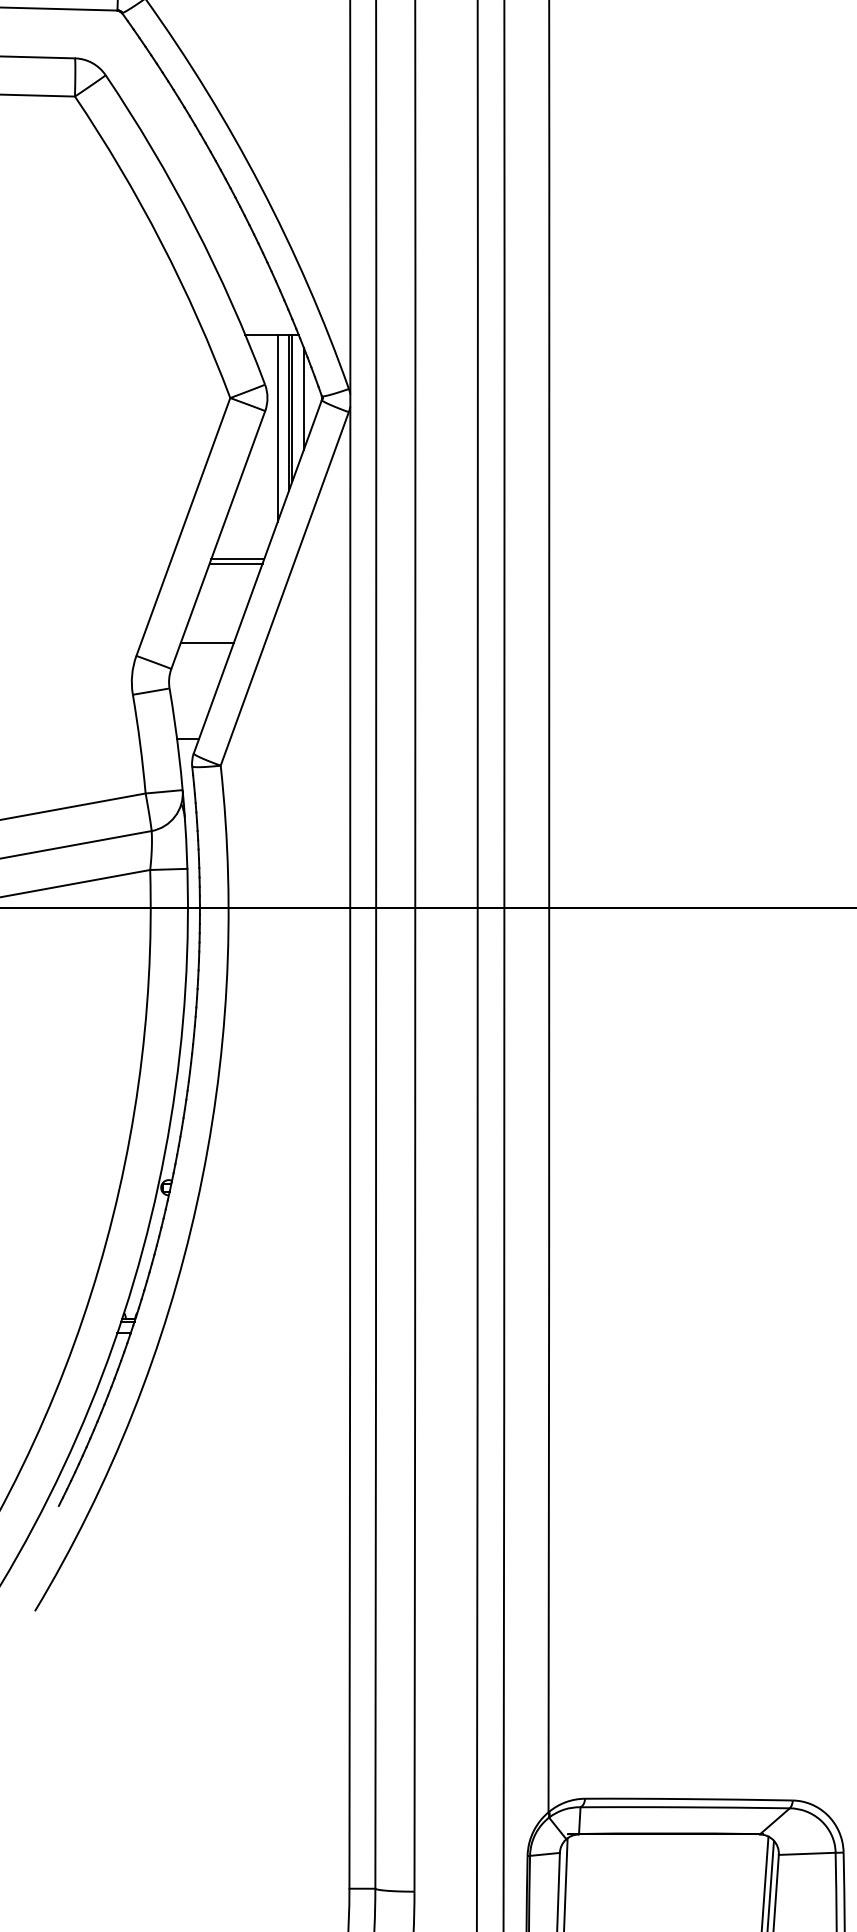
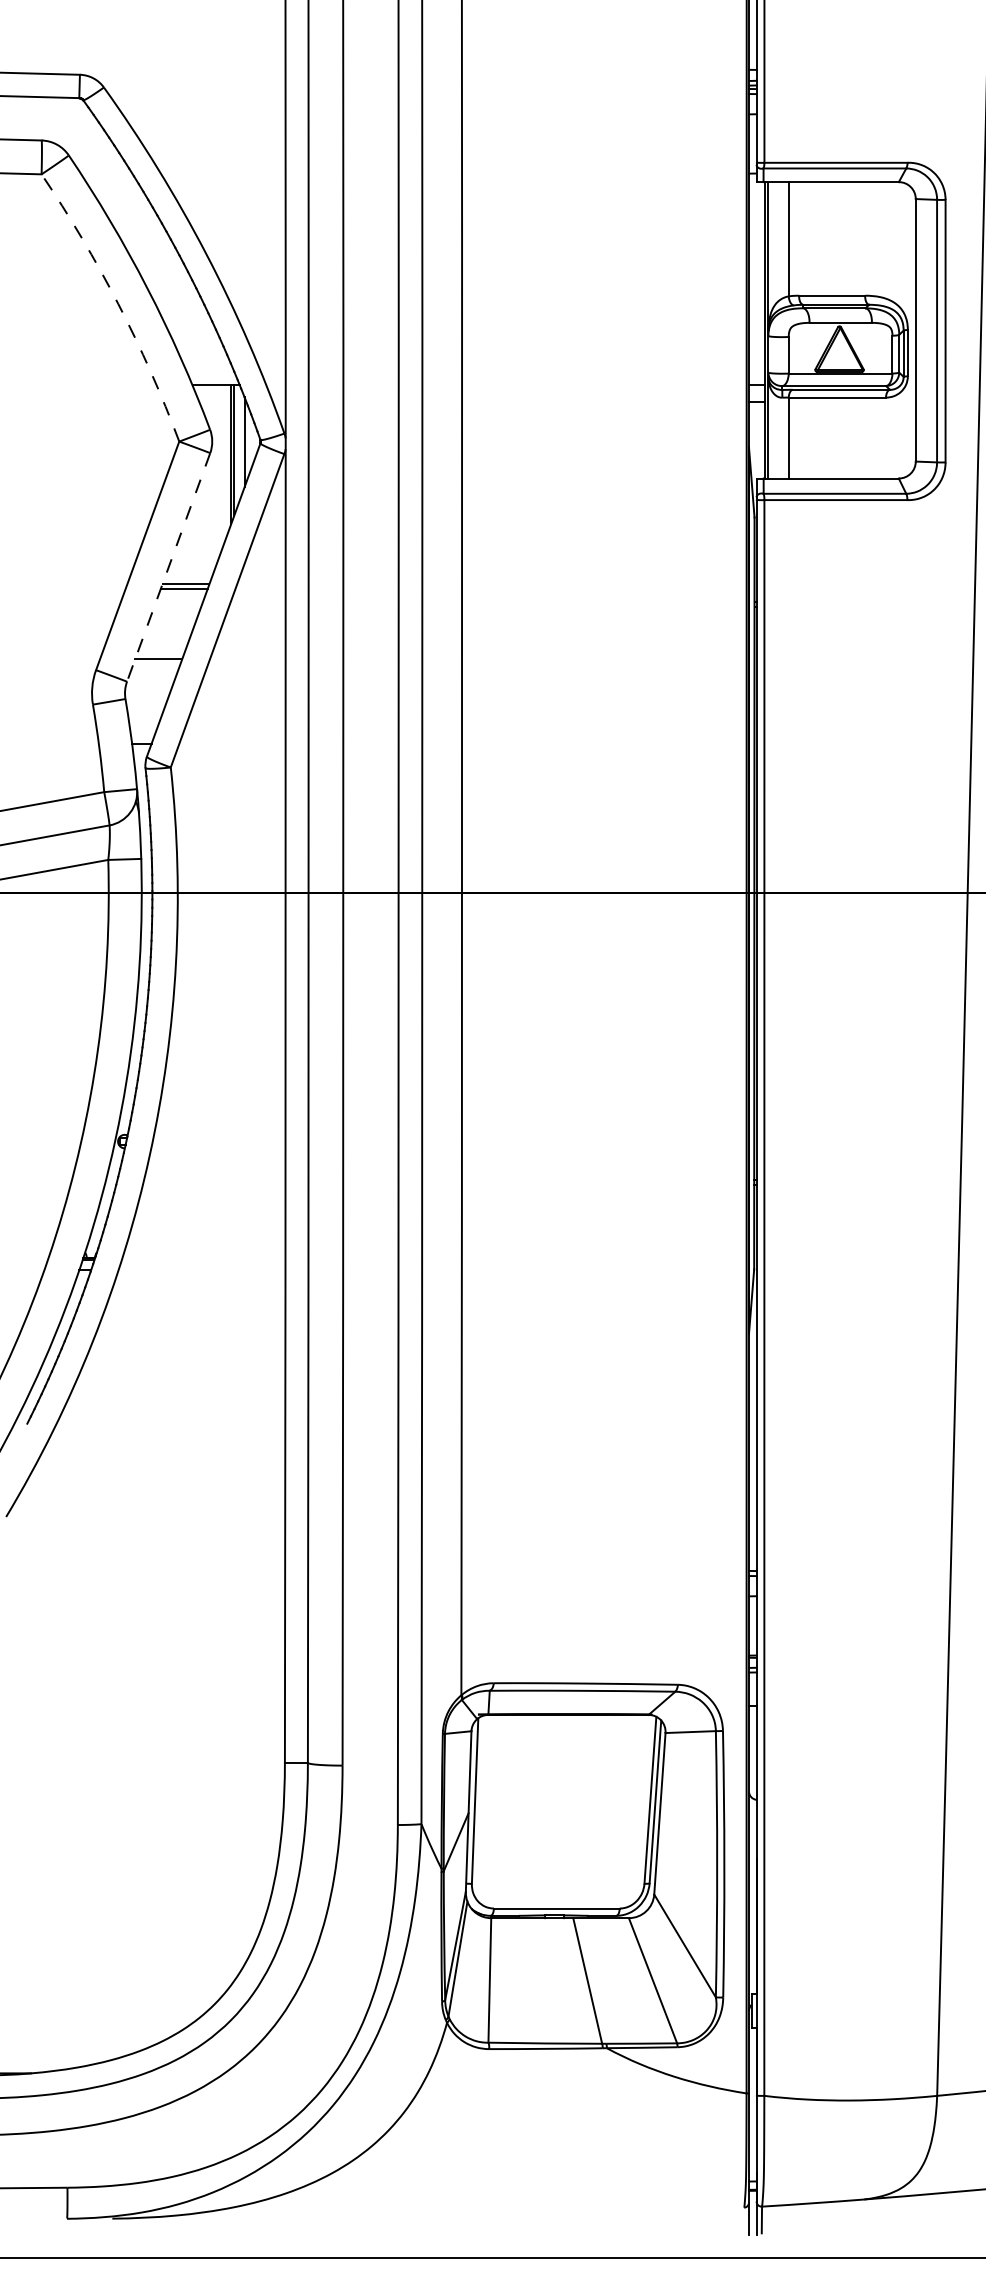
arc: (161, 242) -> (118, 303), solid -> dashed
line: (277, 428) -> (221, 468), removed
line: (218, 540) -> (168, 567), solid -> dashed

